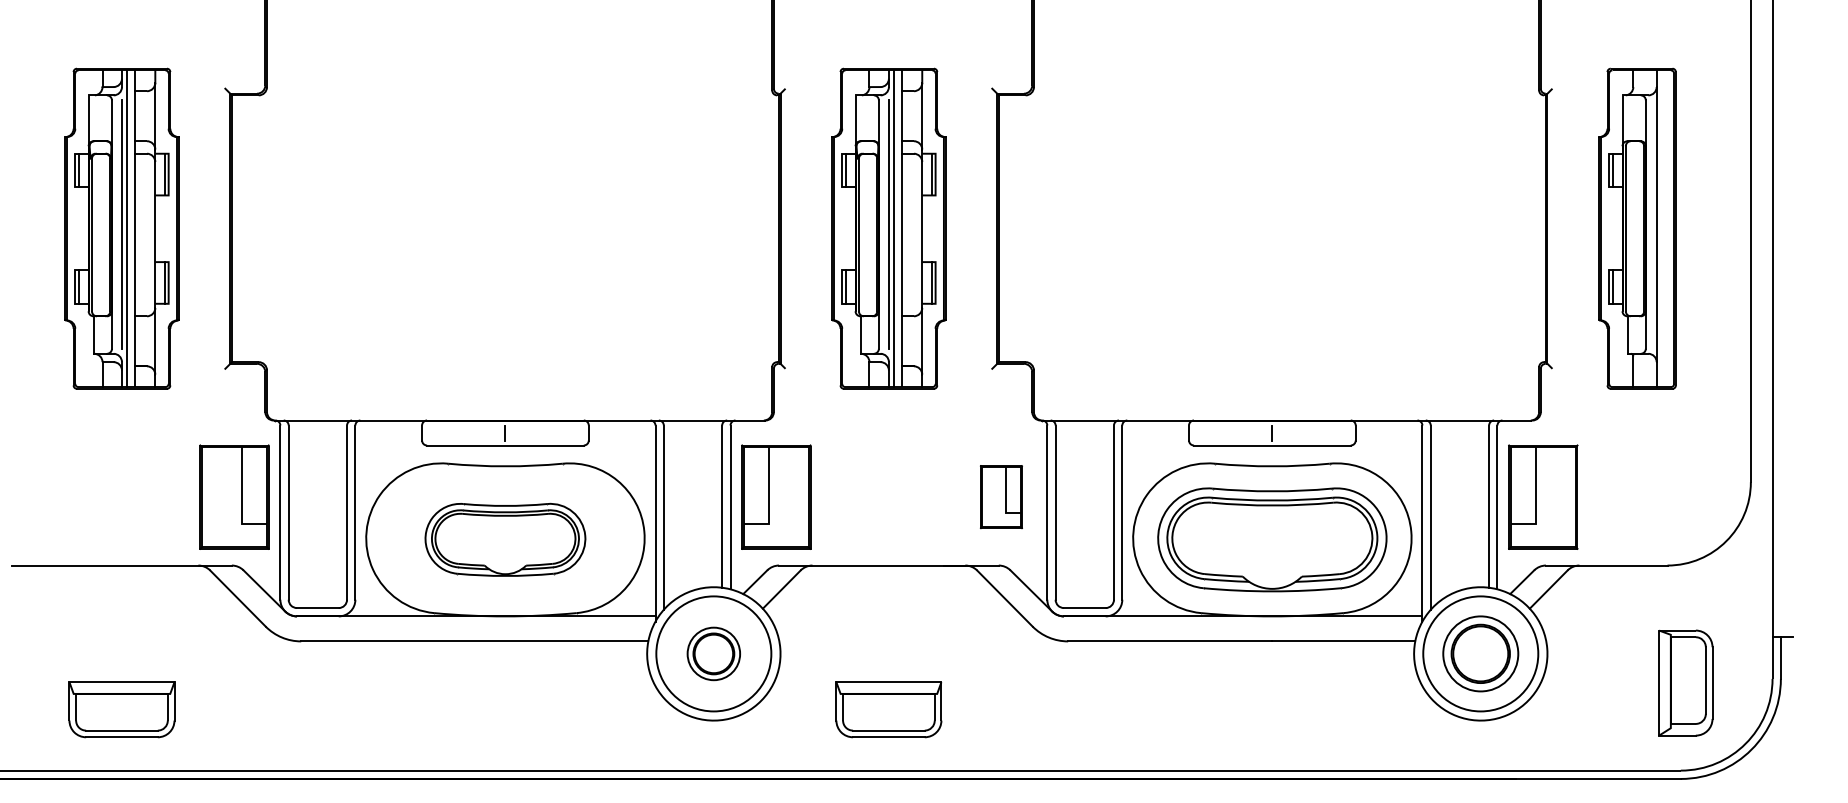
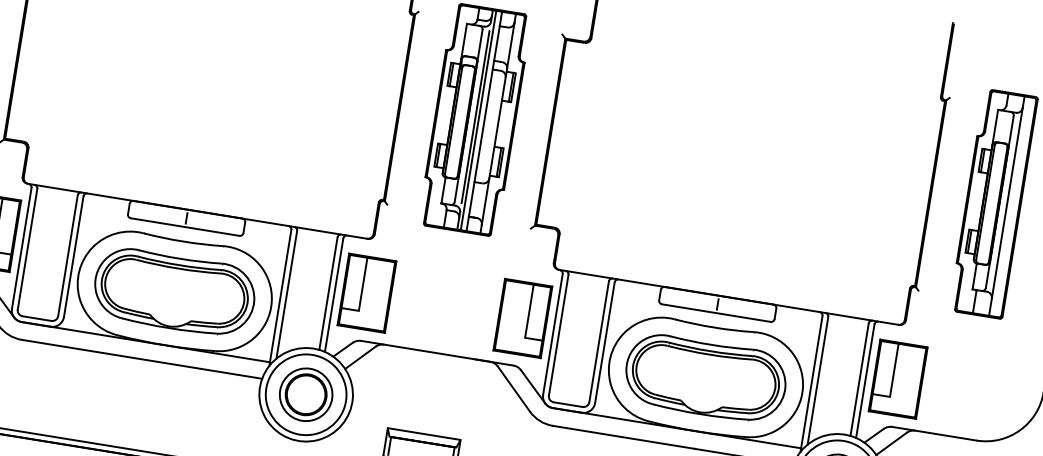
part: (1001, 496) -> (523, 318), size x1.67
part: (505, 539) -> (174, 292), size x1.43
part: (713, 653) -> (305, 394), size x1.43

